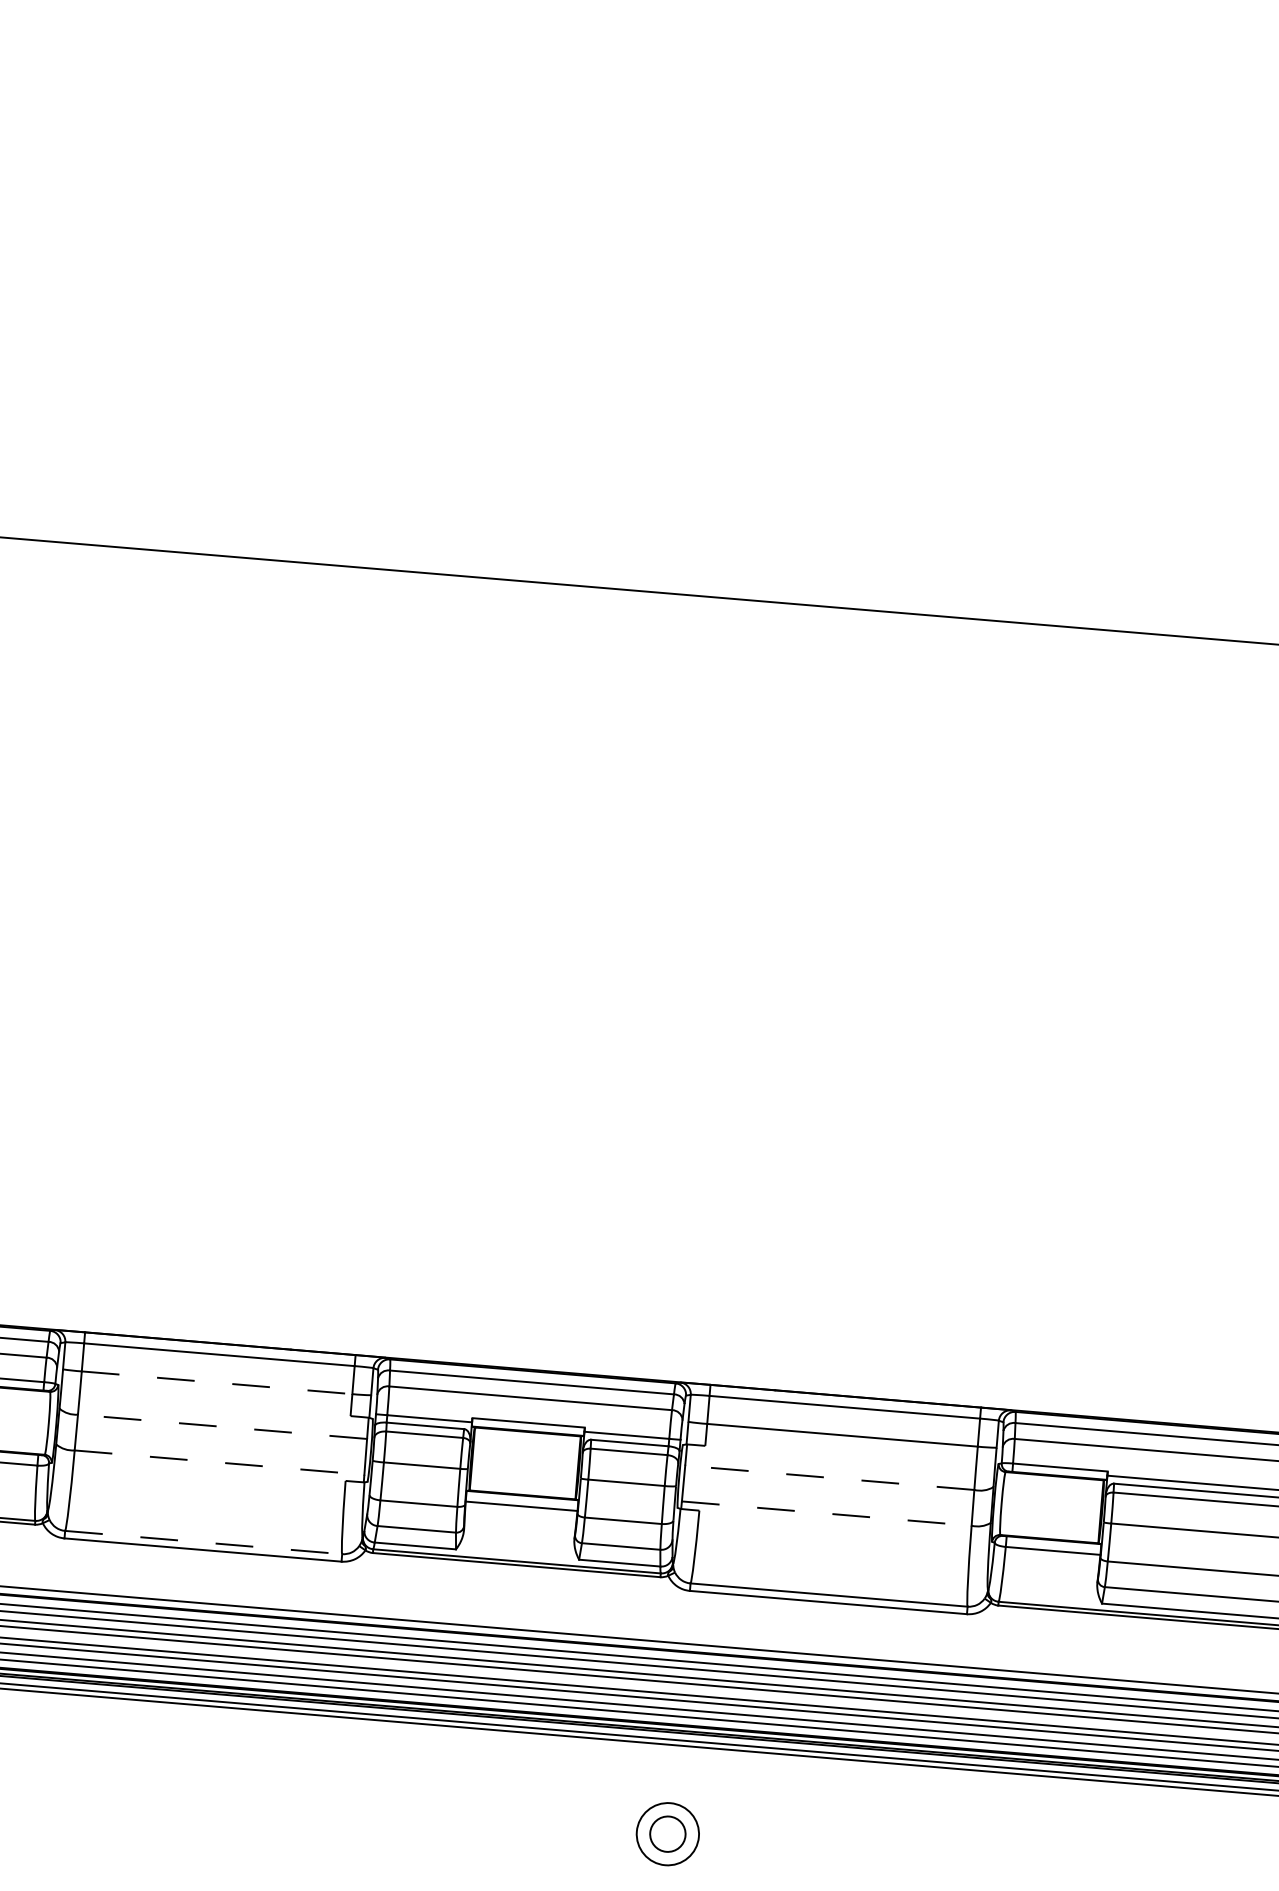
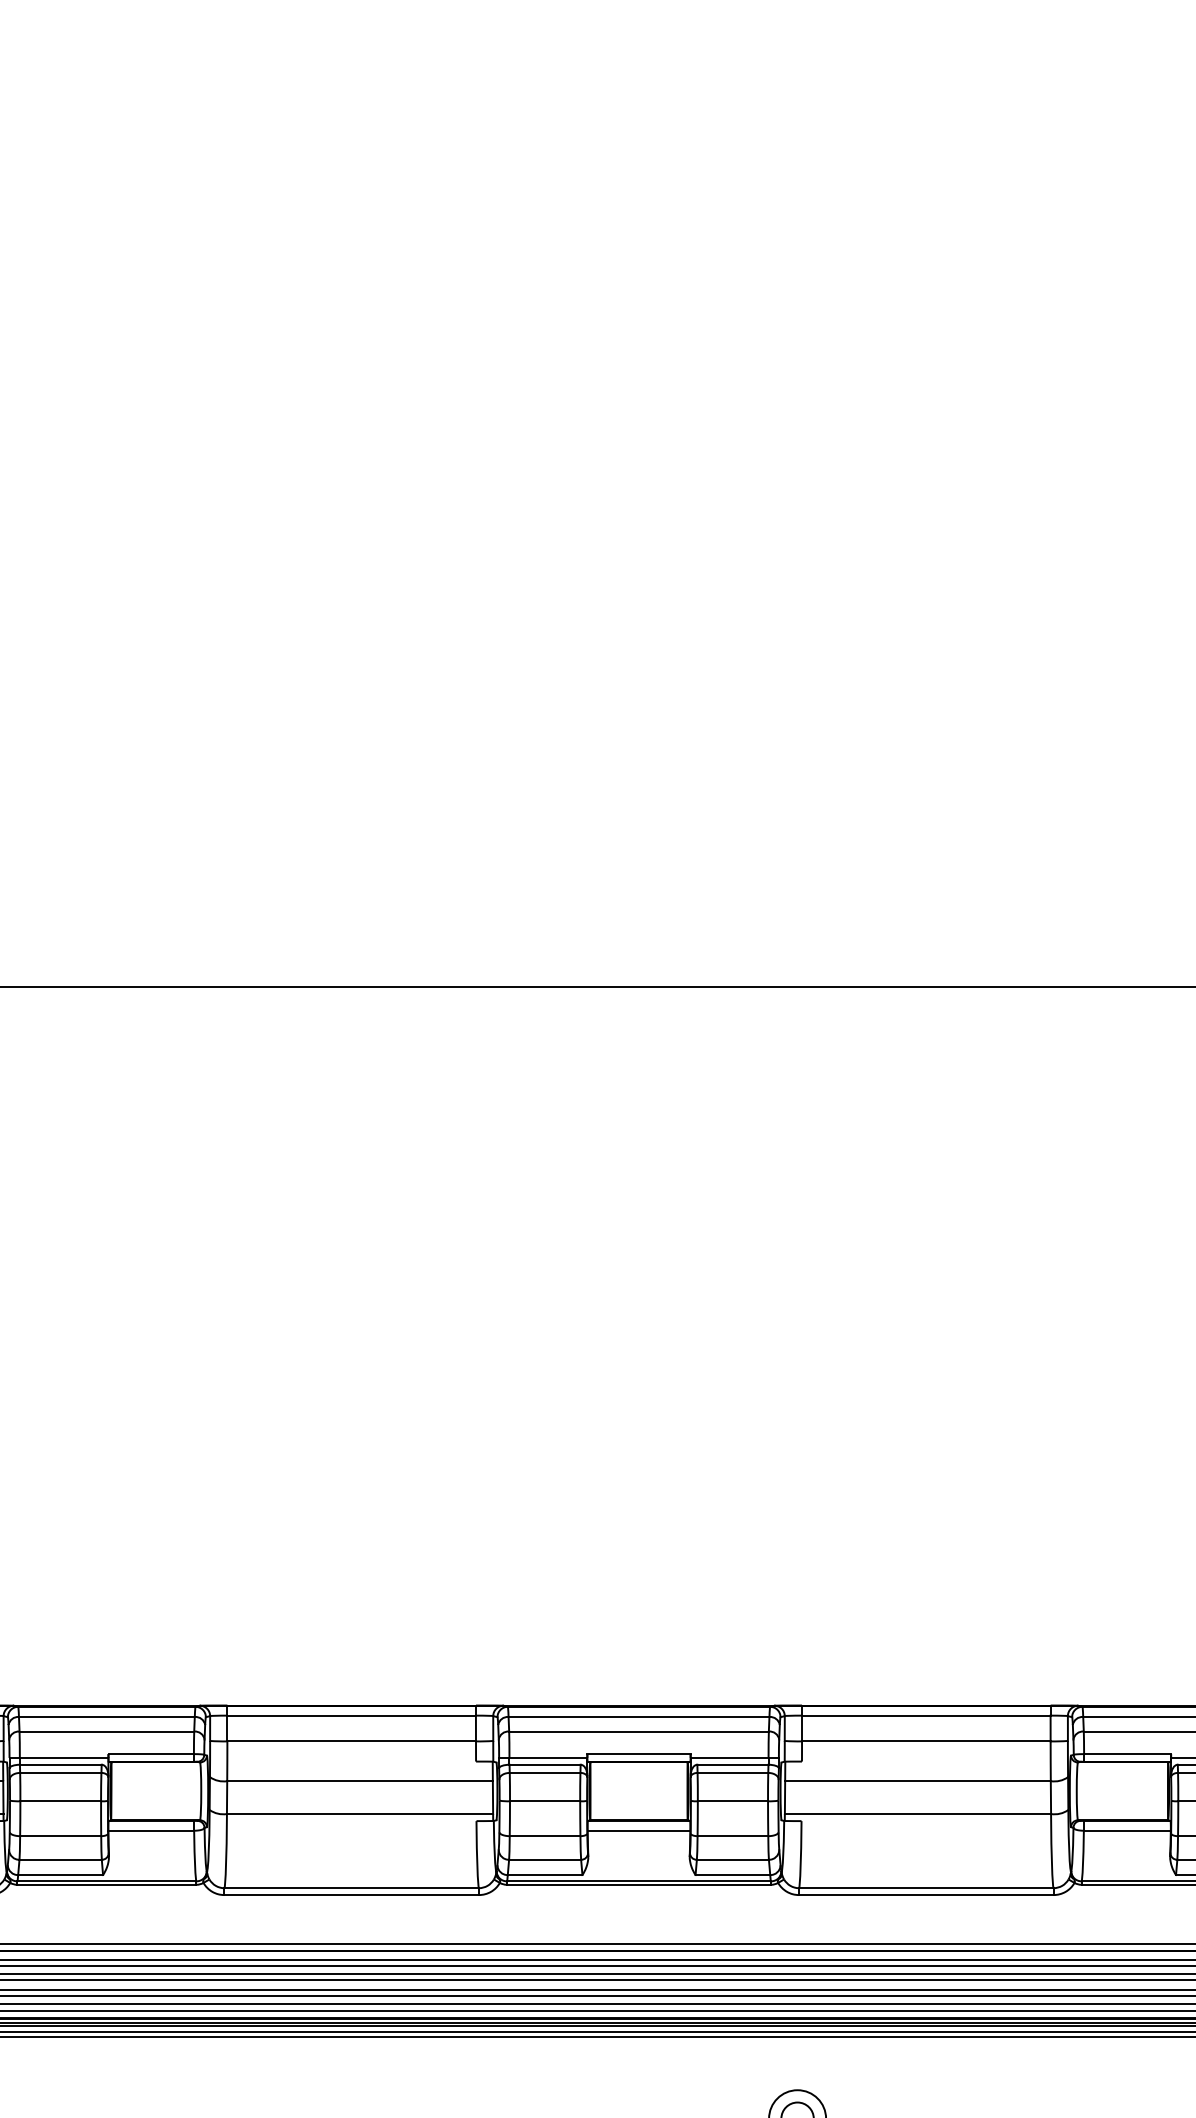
line: (217, 1382) -> (352, 1741), dashed -> solid
line: (223, 1427) -> (360, 1781), dashed -> solid
line: (219, 1463) -> (360, 1814), dashed -> solid
line: (829, 1478) -> (917, 1781), dashed -> solid
line: (827, 1514) -> (918, 1814), dashed -> solid
line: (204, 1542) -> (352, 1888), dashed -> solid

